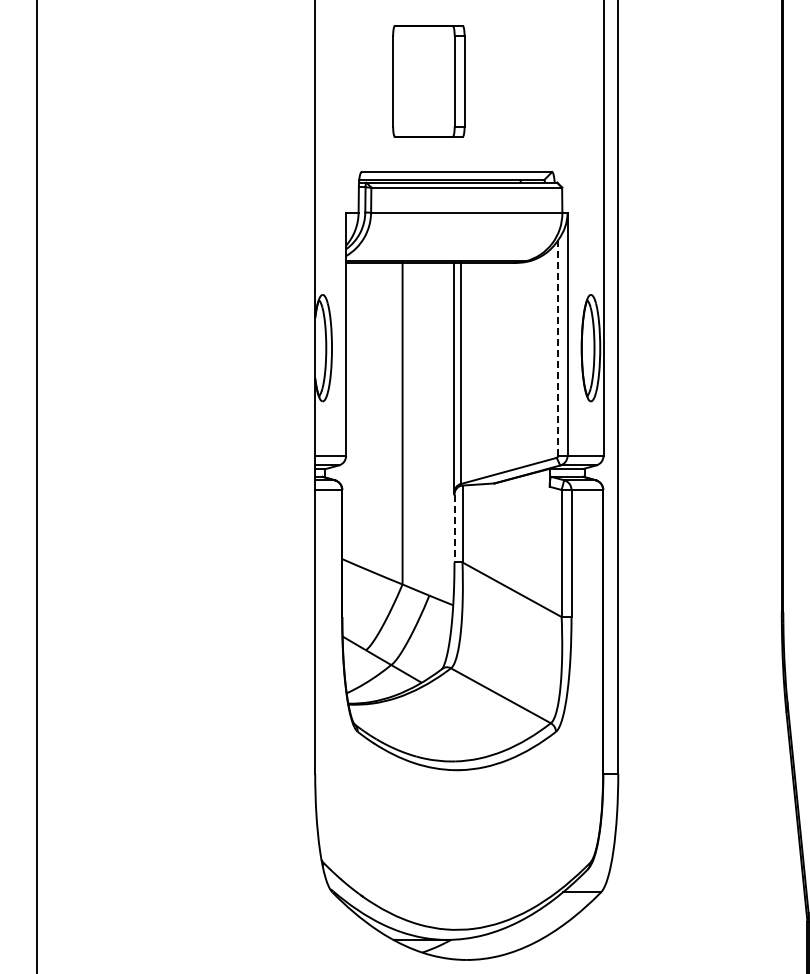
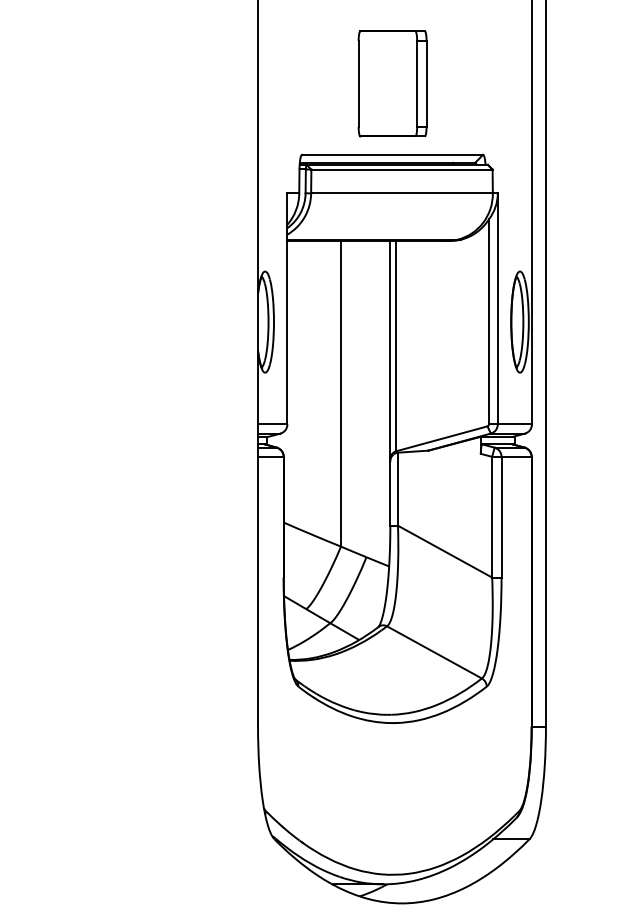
part: (428, 81) -> (392, 83), moved
line: (558, 347) -> (489, 321), dashed -> solid
line: (454, 528) -> (390, 493), dashed -> solid

